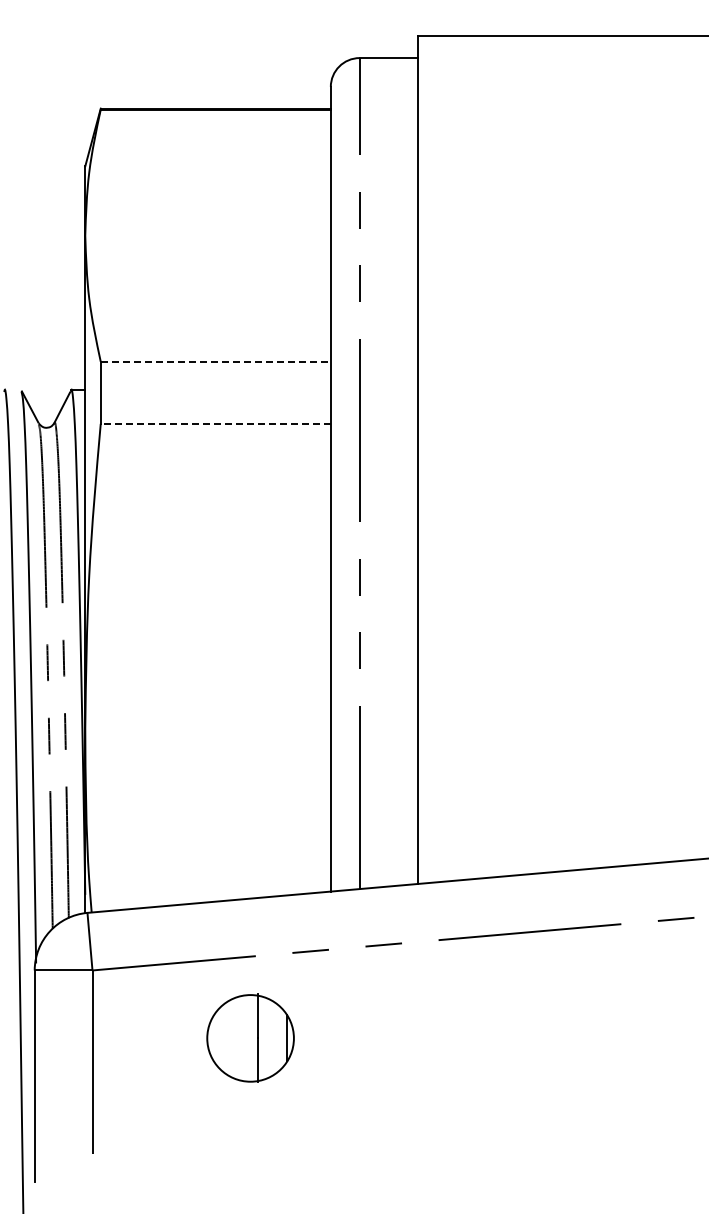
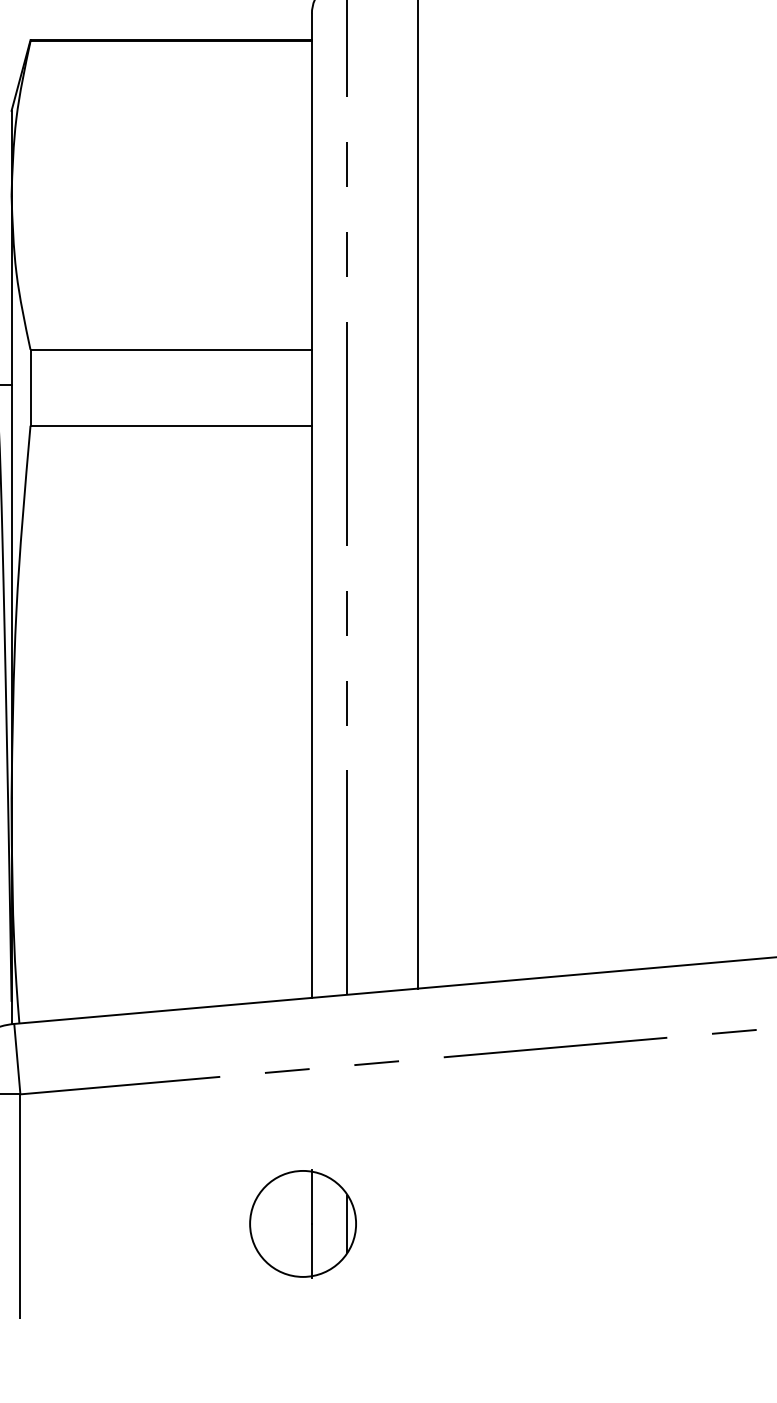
line: (216, 361) -> (172, 349), dashed -> solid
line: (215, 423) -> (170, 425), dashed -> solid
part: (250, 1037) -> (302, 1222), moved

